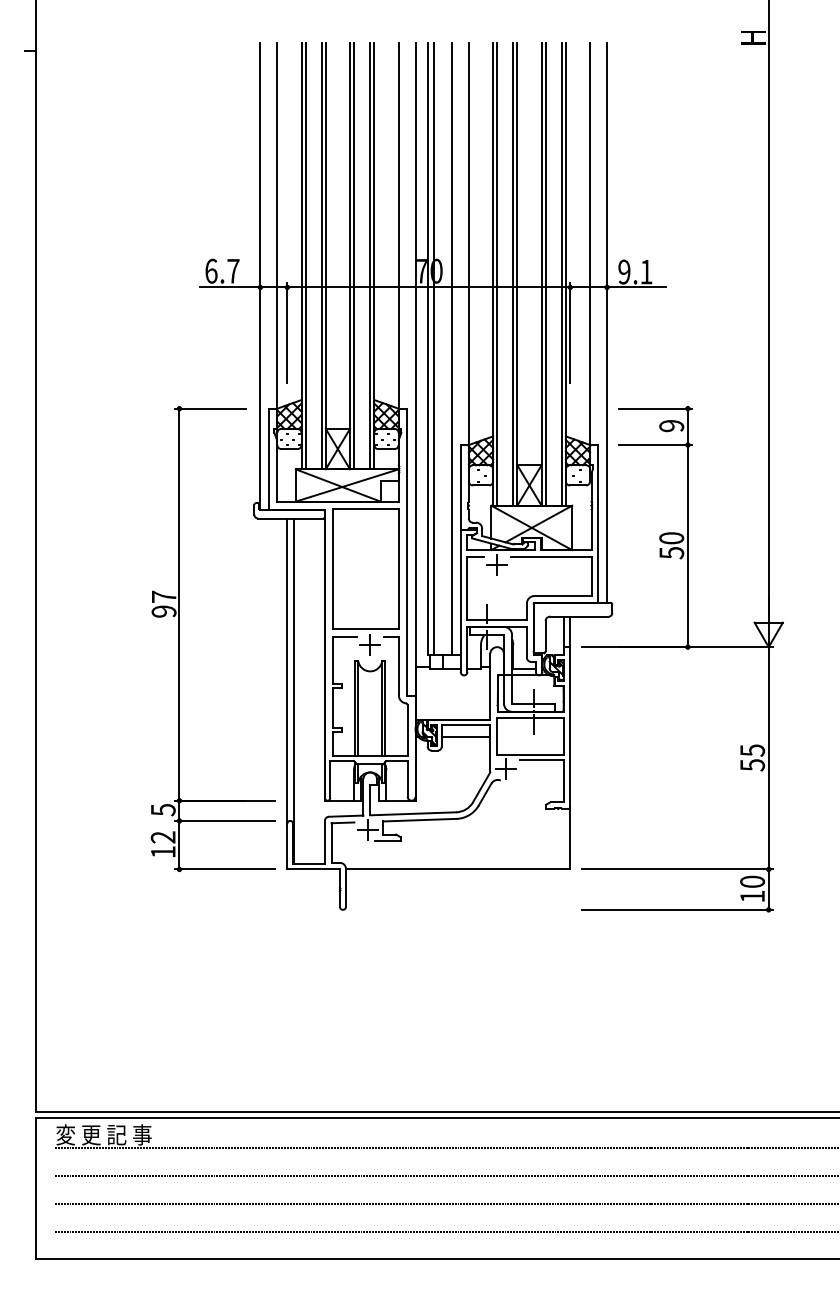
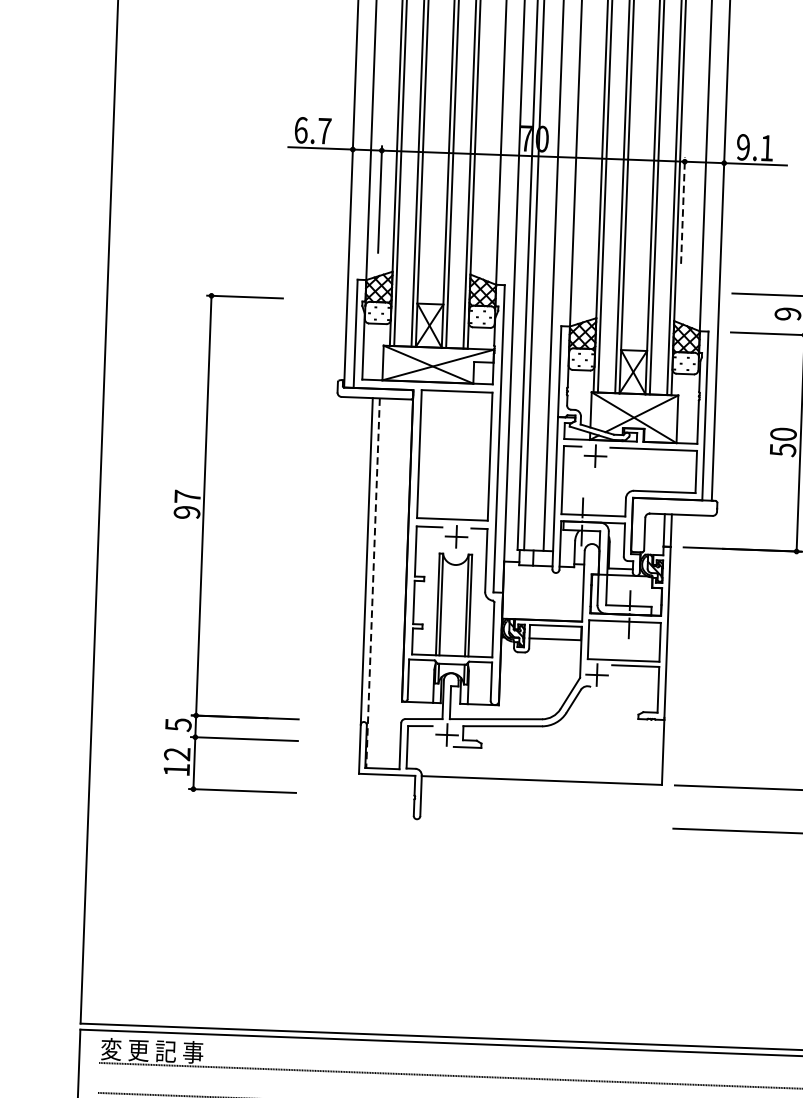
line: (570, 333) -> (683, 211), solid -> dashed
part: (179, 638) -> (202, 541), moved
line: (293, 691) -> (372, 583), solid -> dashed

